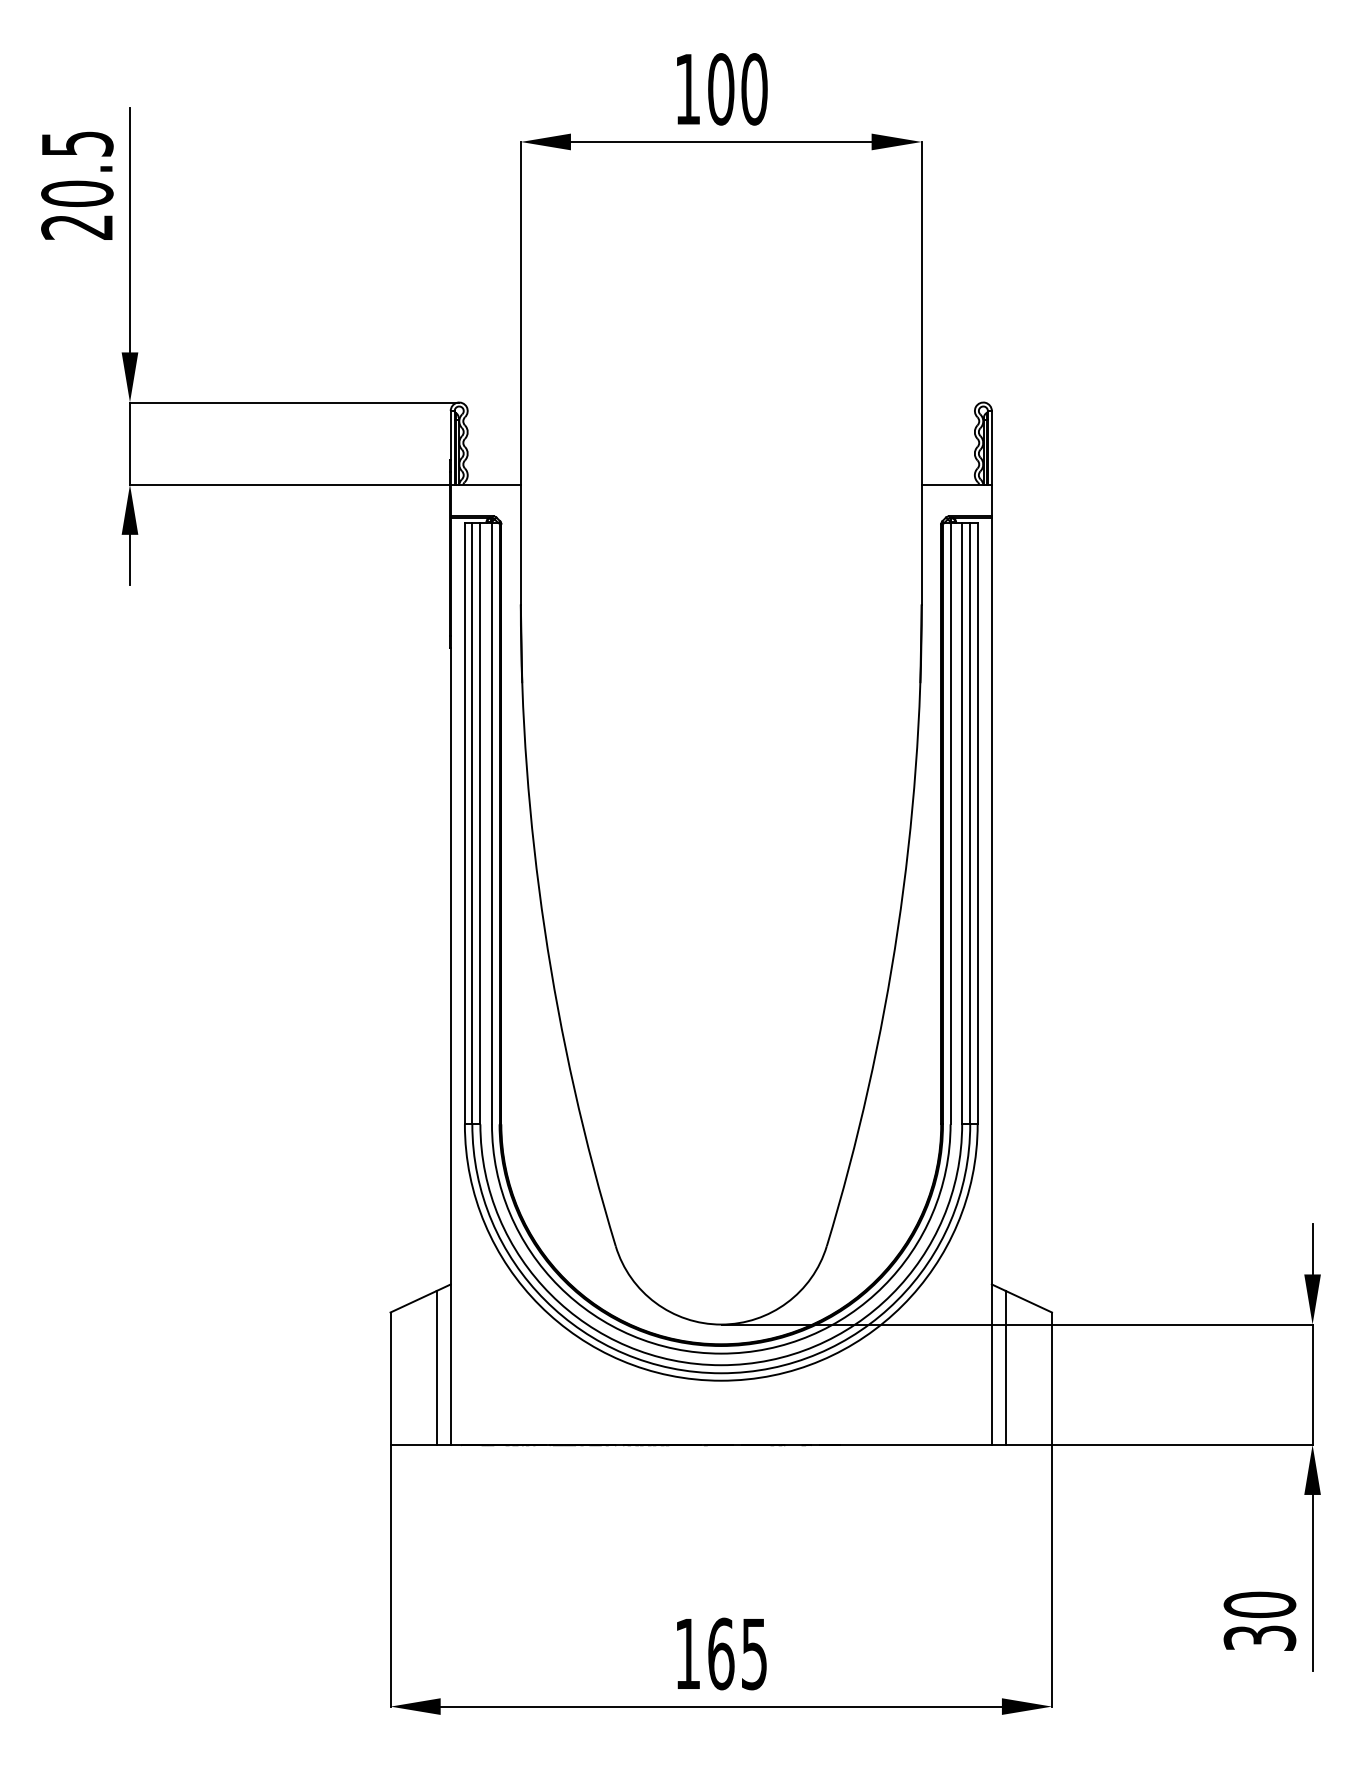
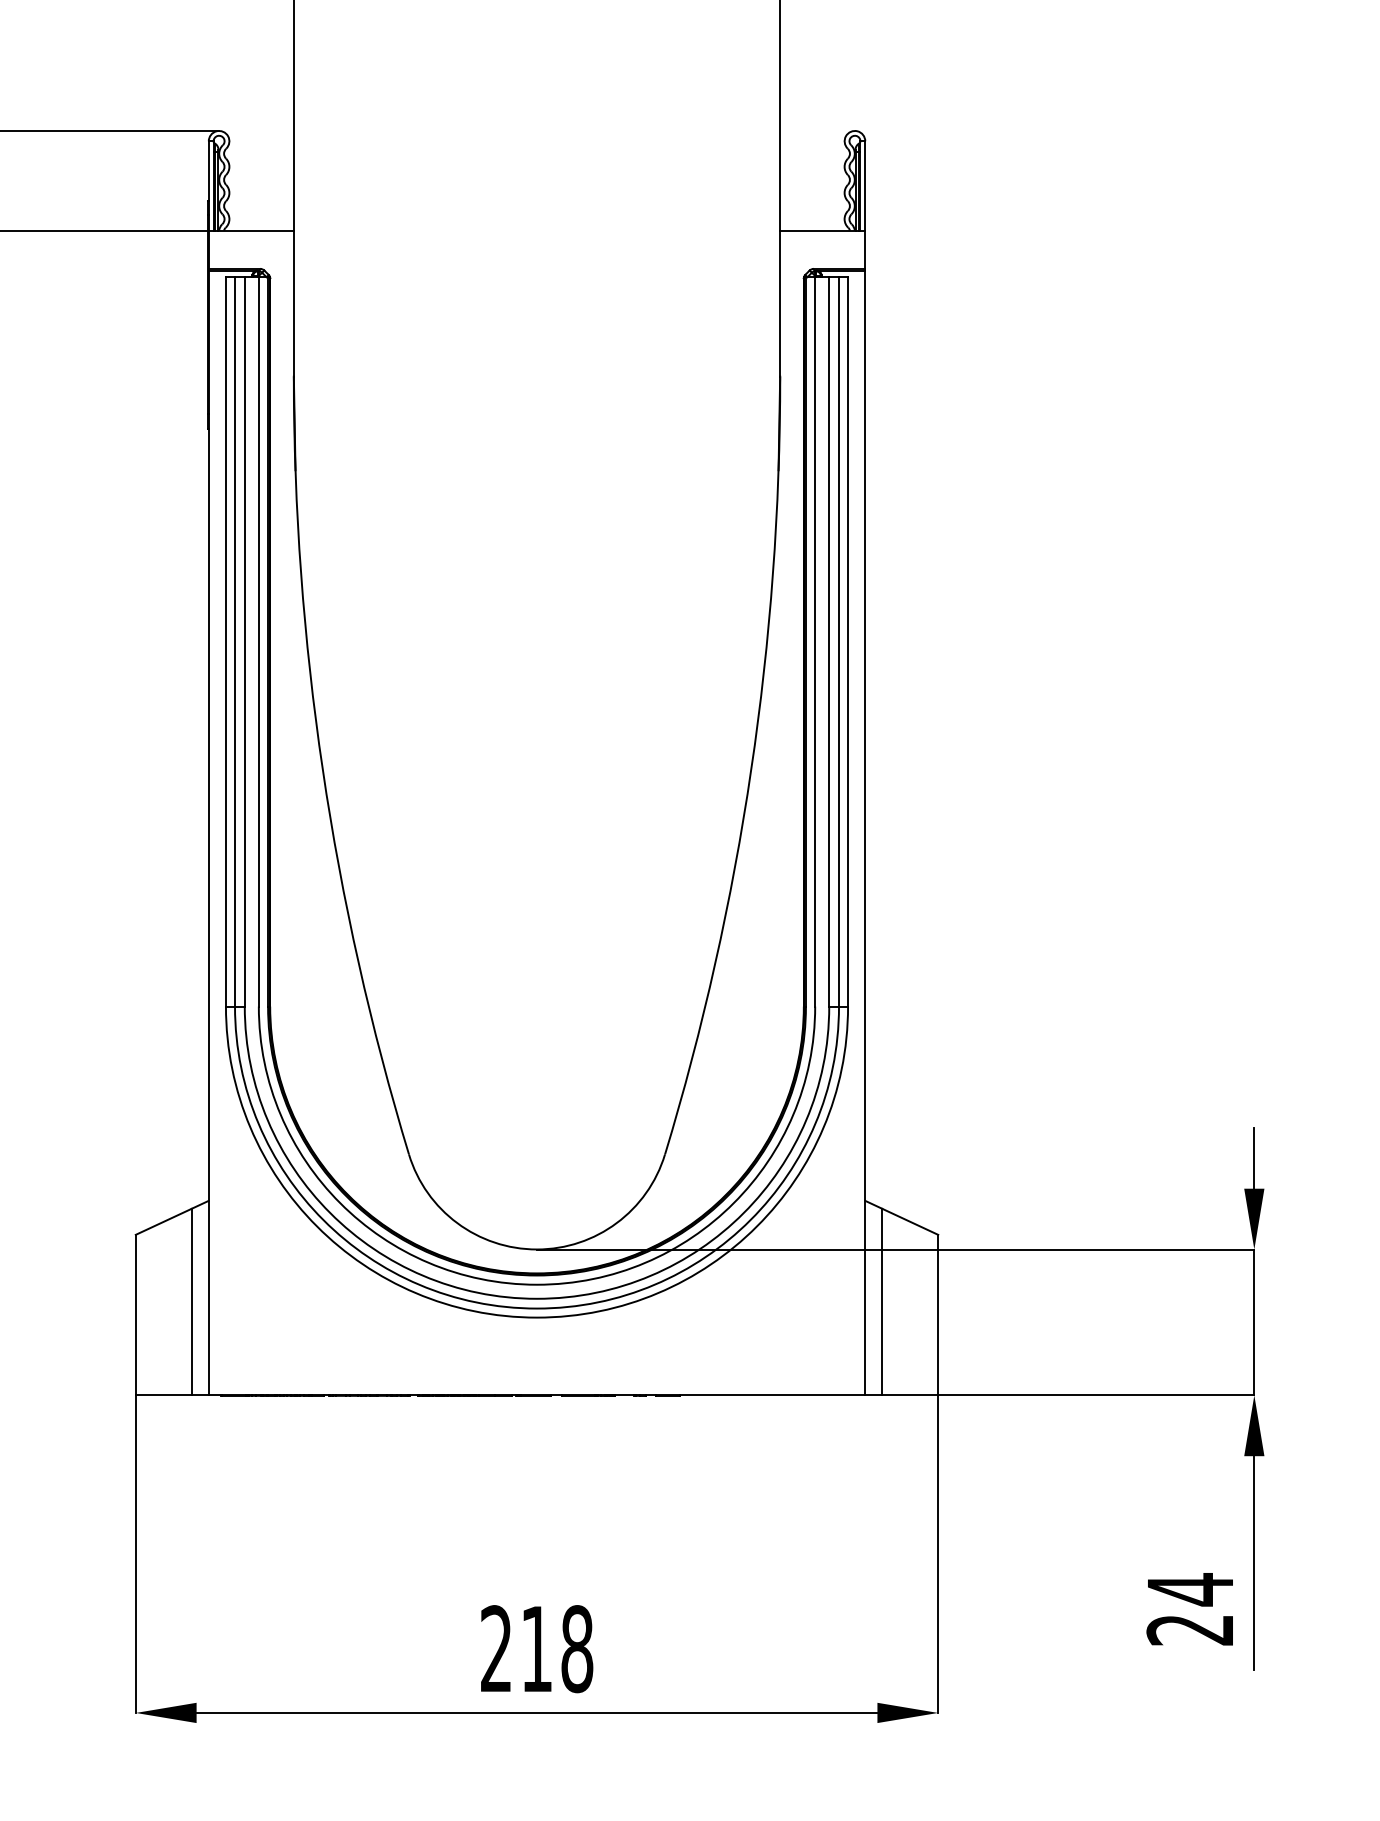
text: (1259, 1620) -> (1189, 1608), 30 -> 24
text: (721, 1653) -> (537, 1648), 165 -> 218

